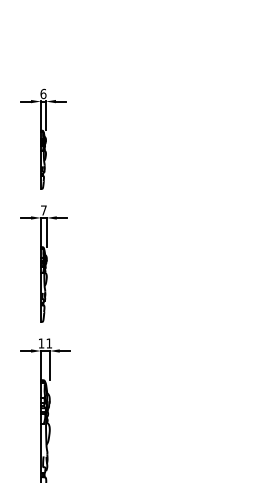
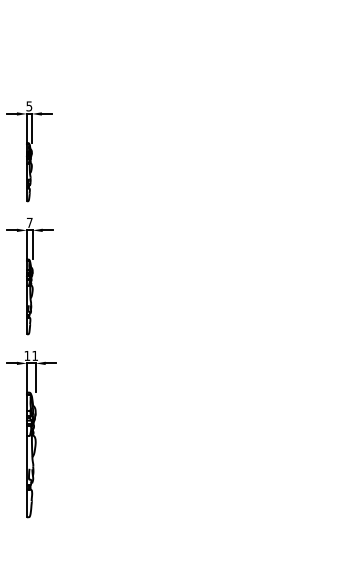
text: (43, 94) -> (29, 106), 6 -> 5

